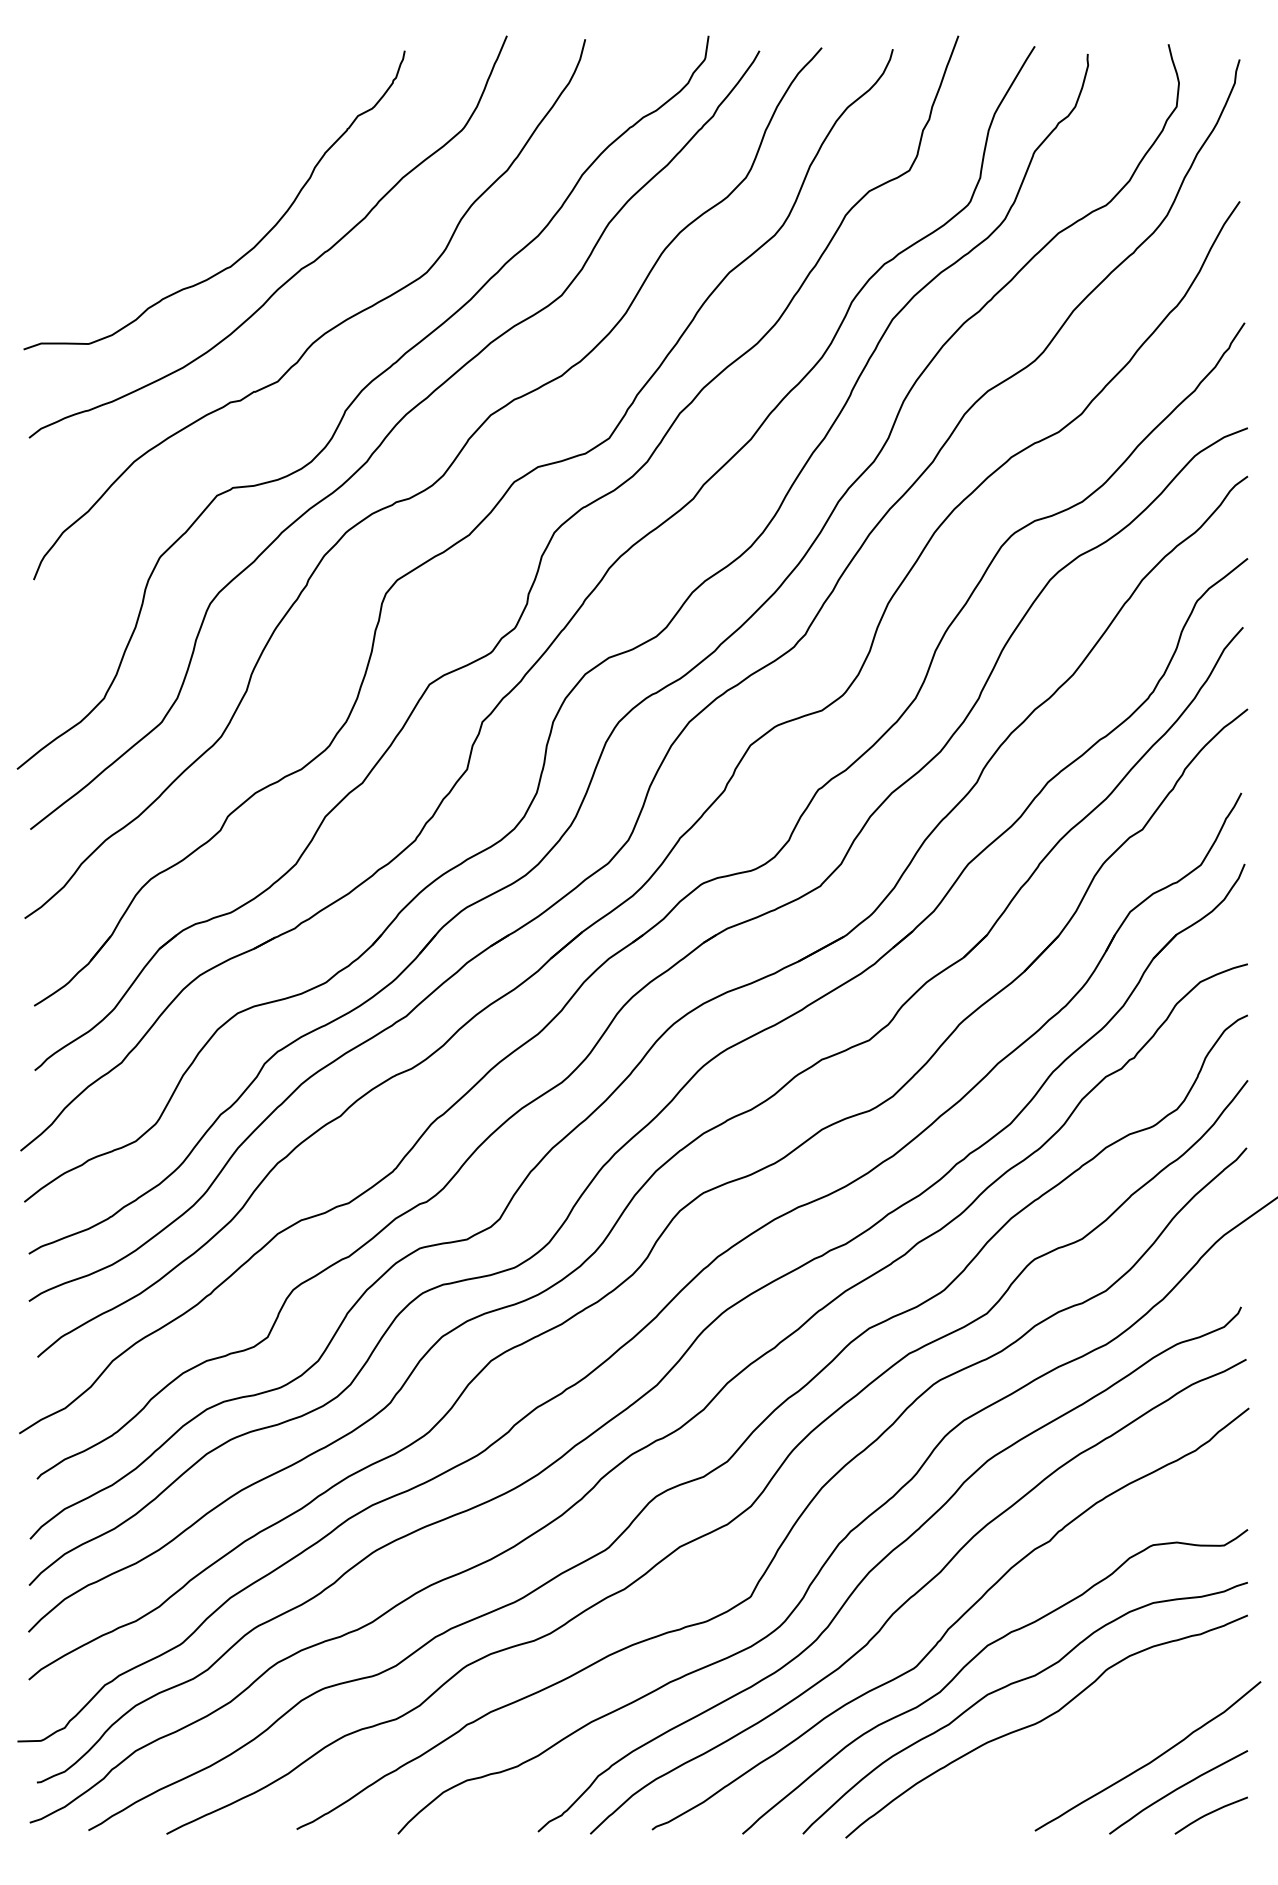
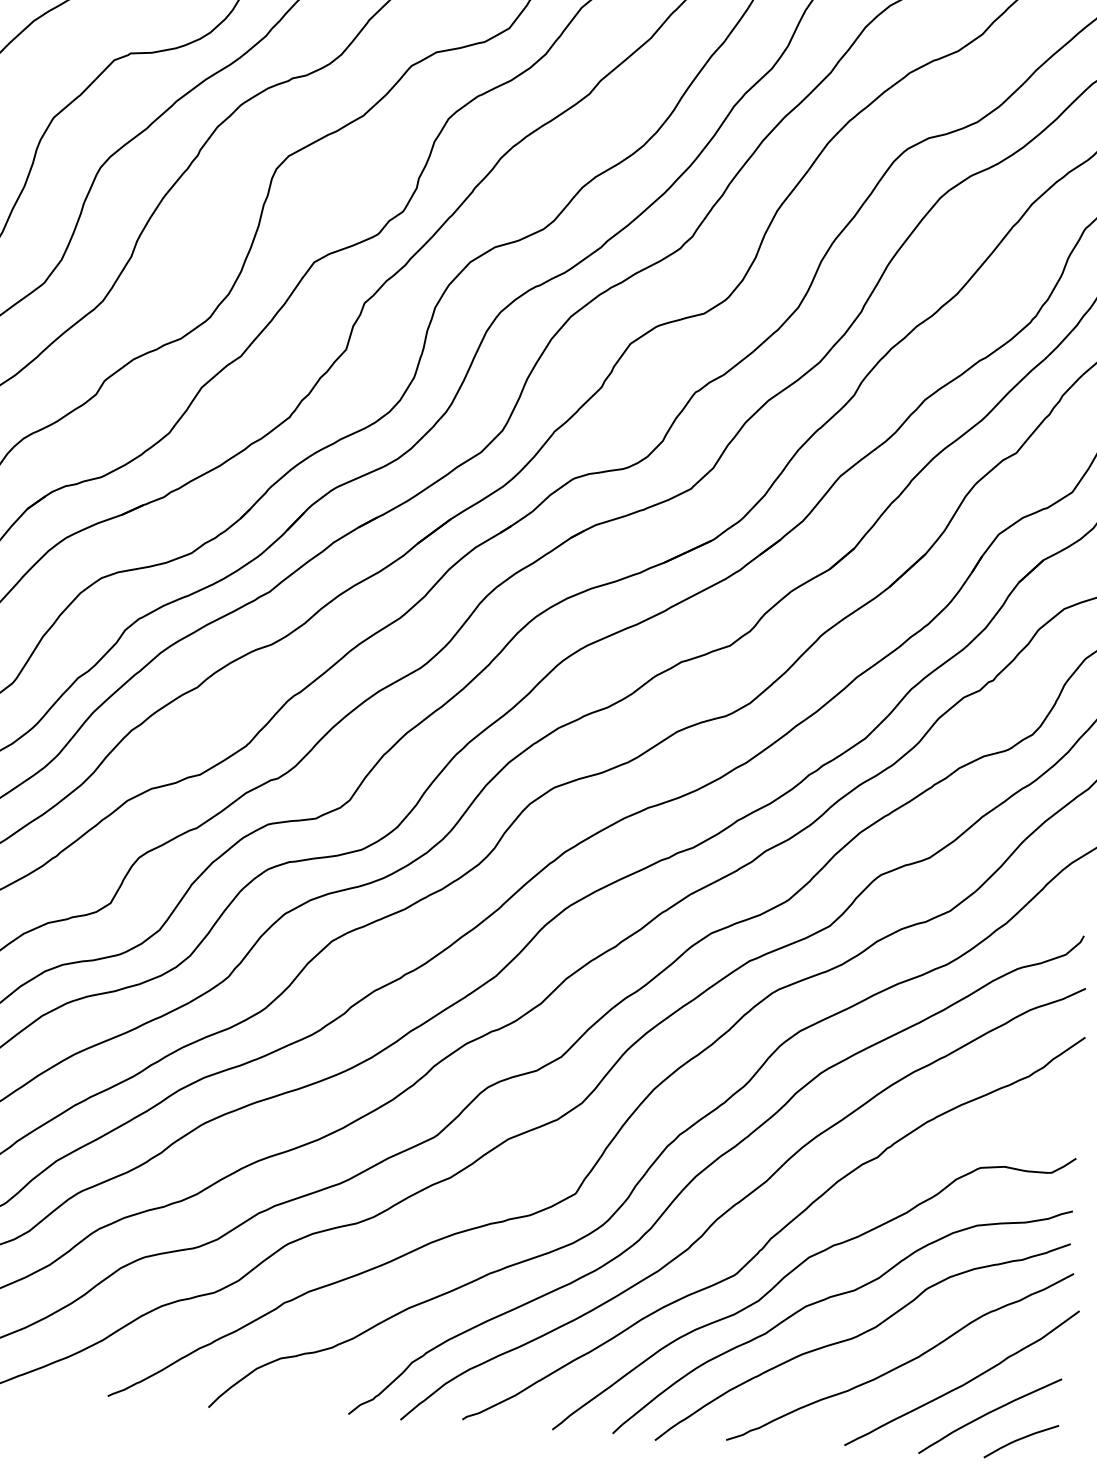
curve: (1089, 1744) -> (904, 1362), added

